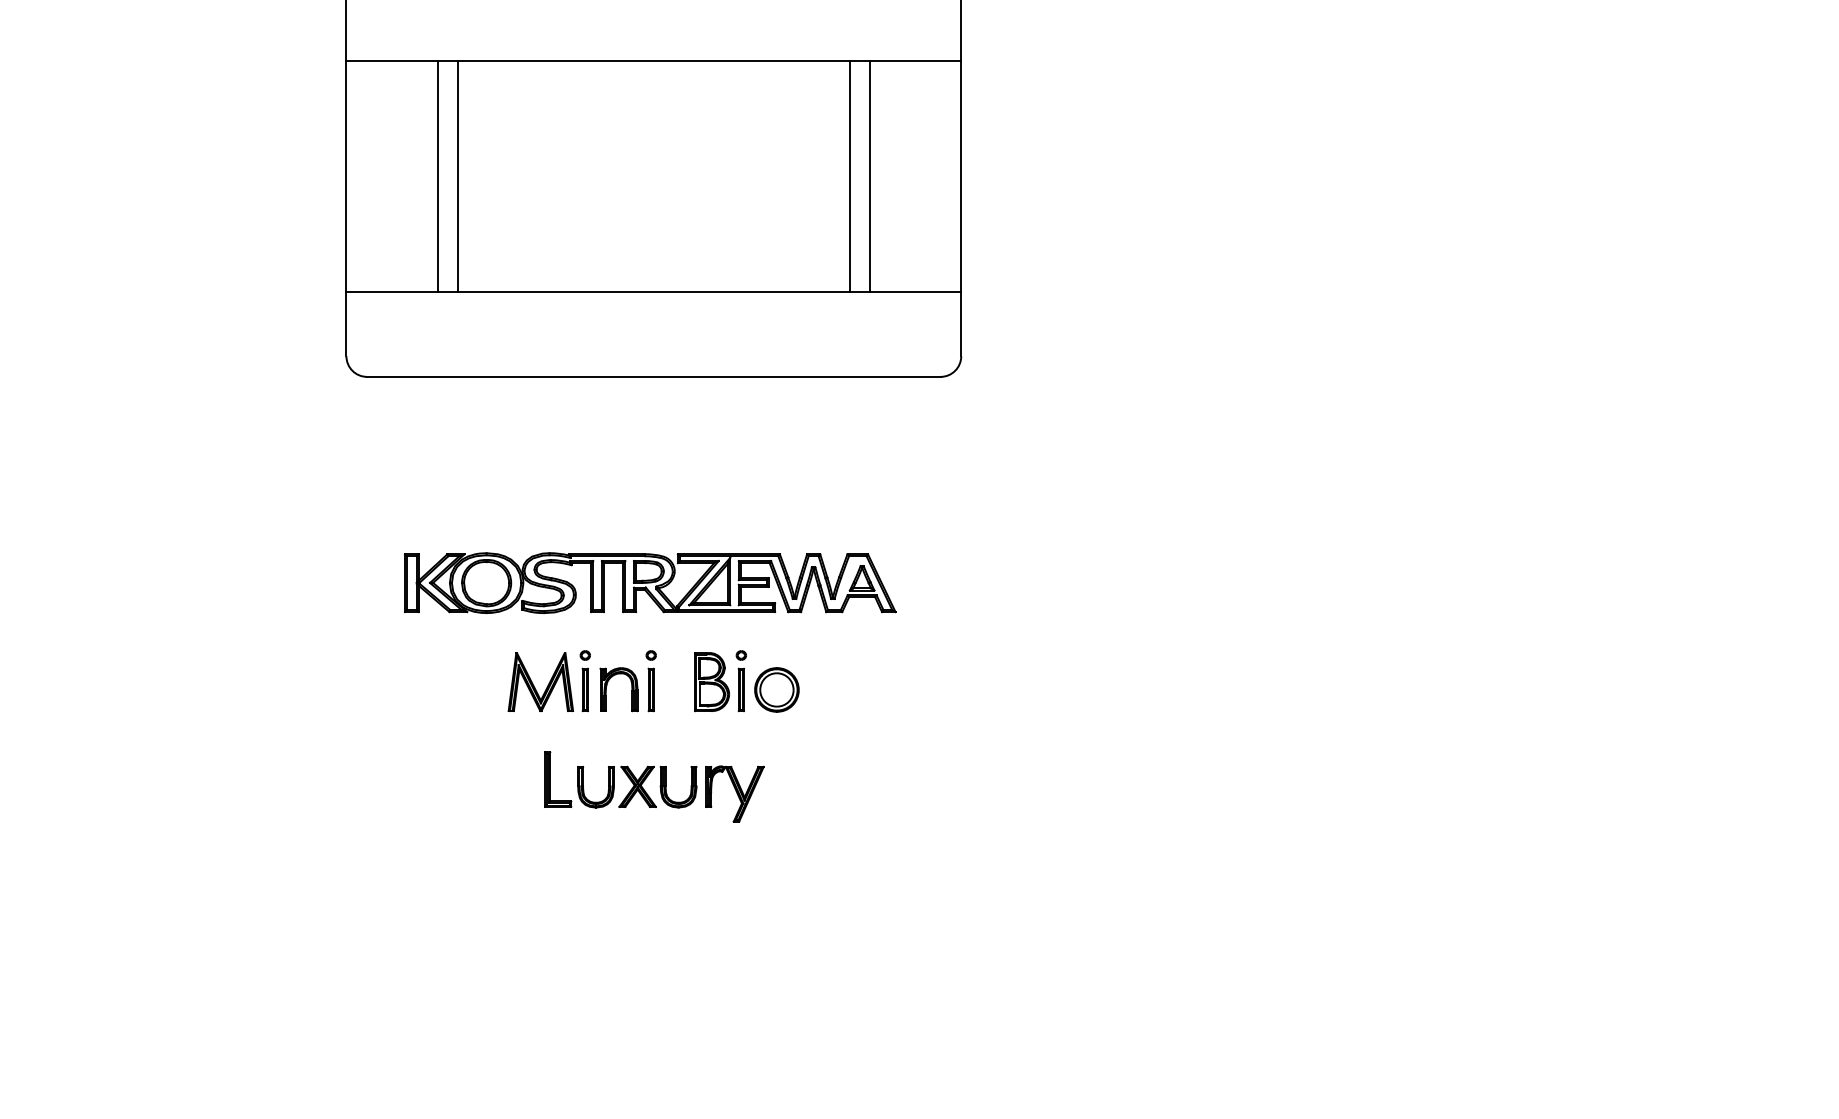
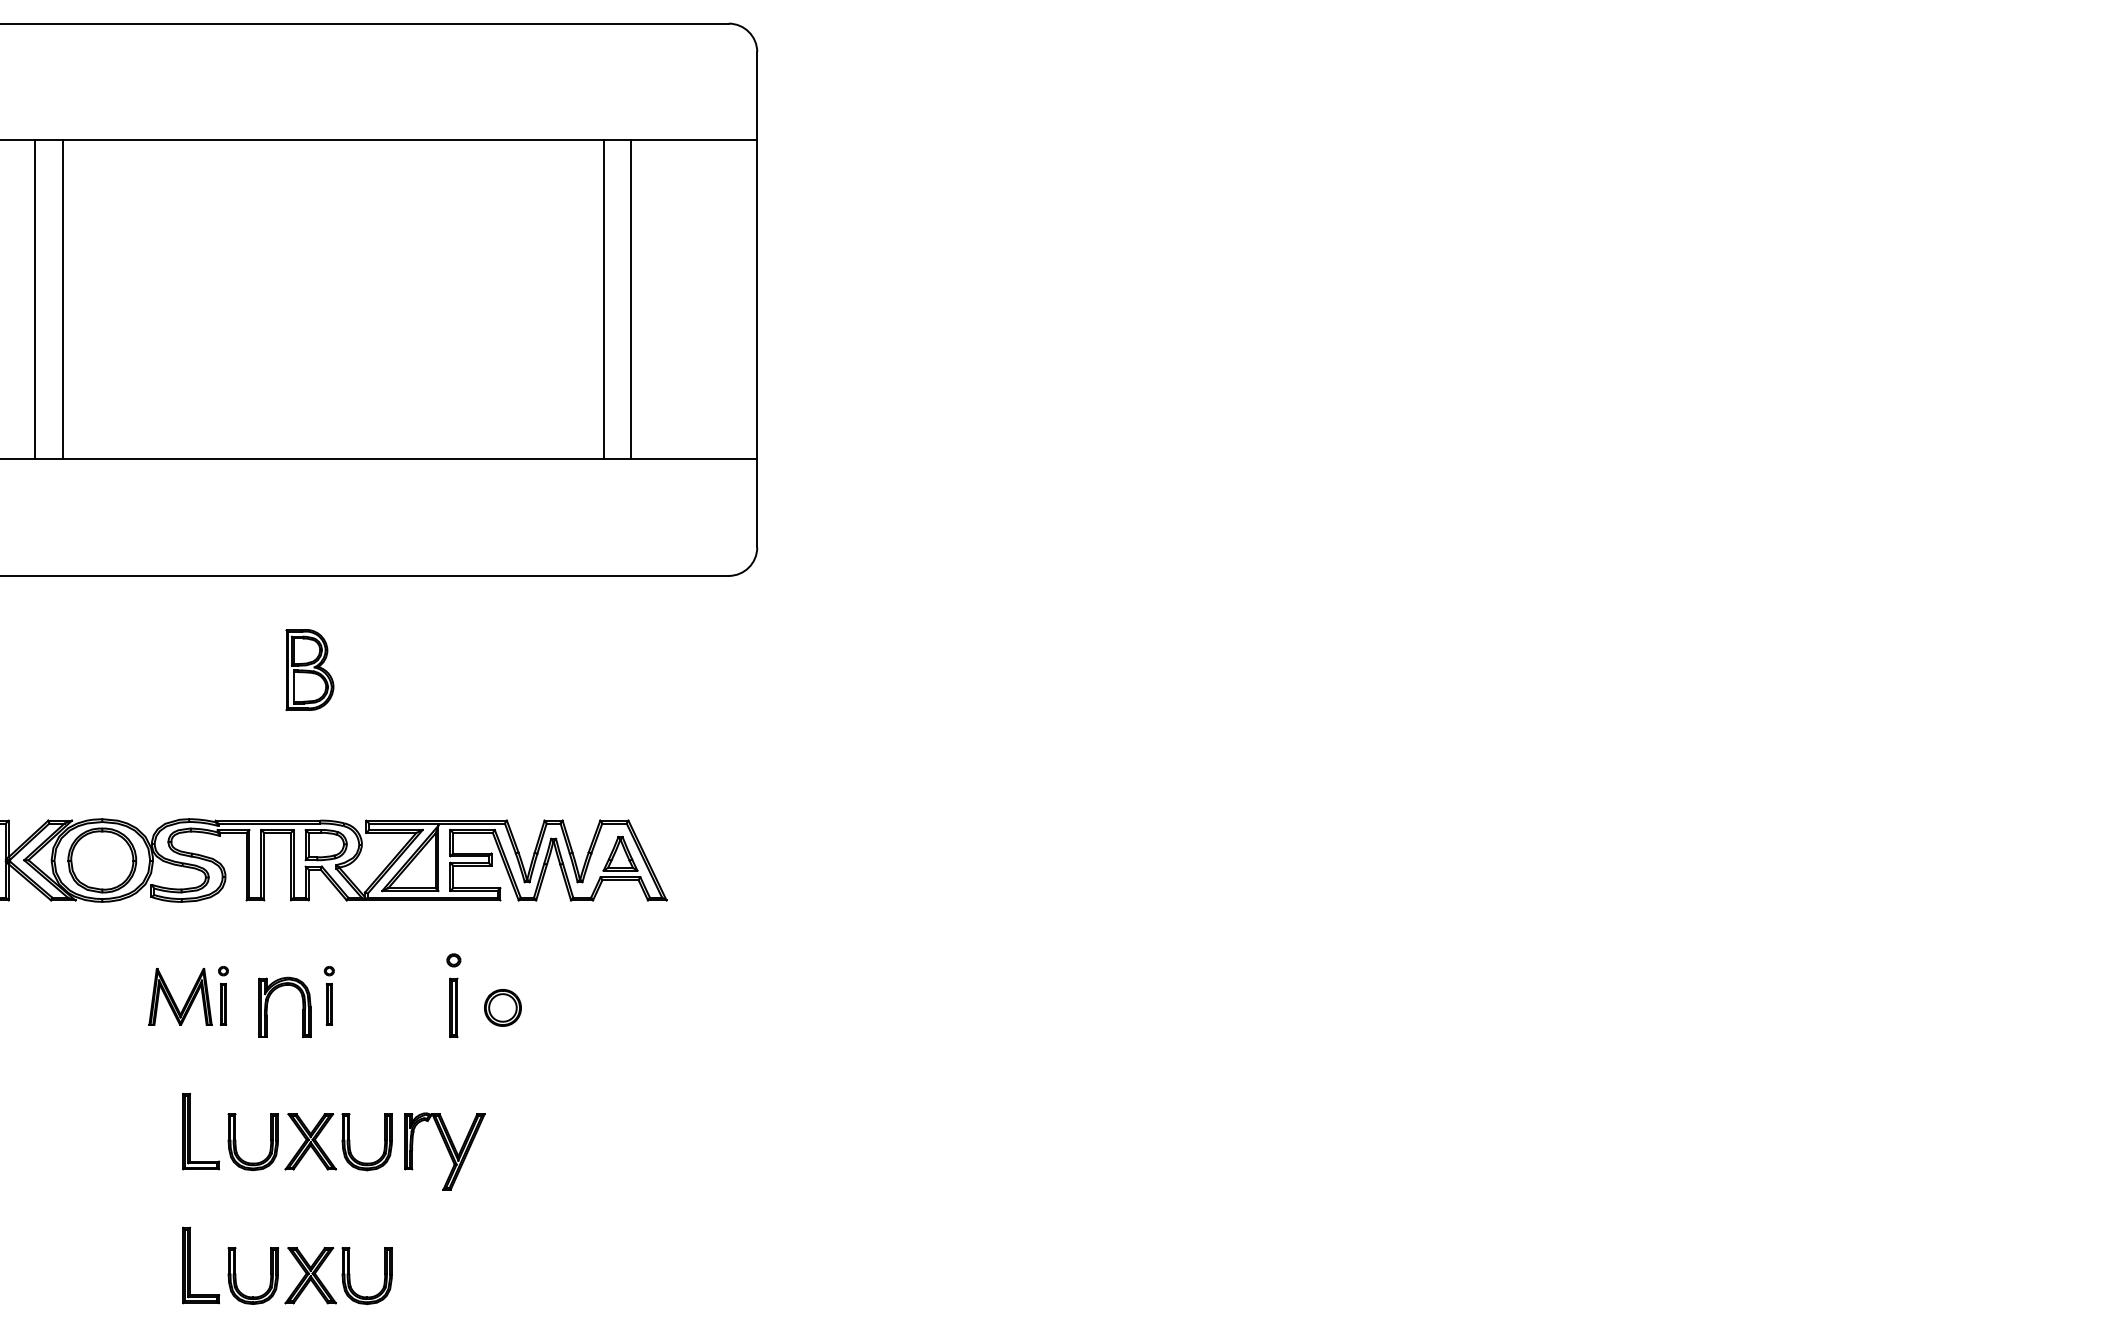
part: (548, 681) -> (187, 996), size x0.7
part: (650, 681) -> (328, 996), size x0.7
part: (712, 682) -> (310, 670), moved
part: (776, 689) -> (502, 1007), size x0.6
part: (620, 876) -> (287, 1265), added

